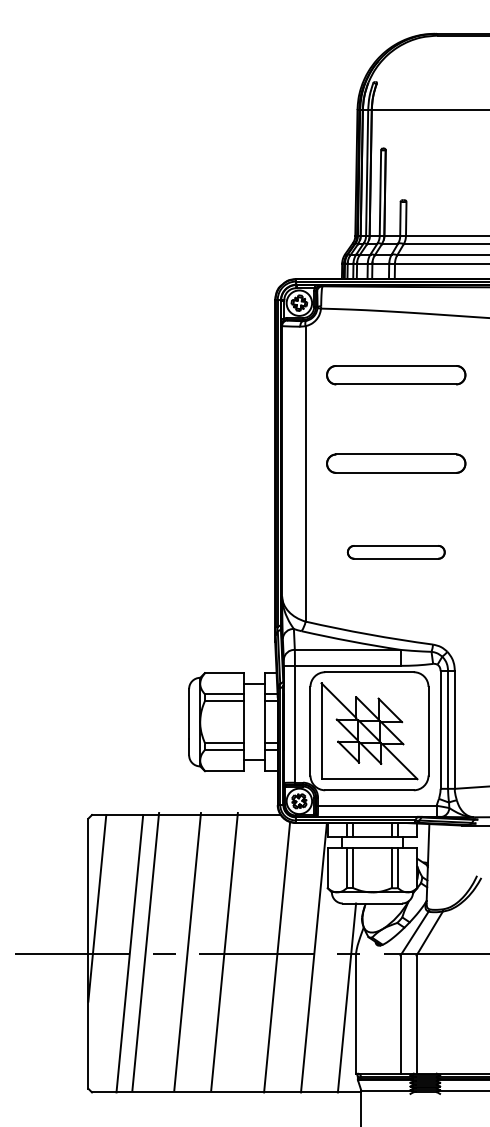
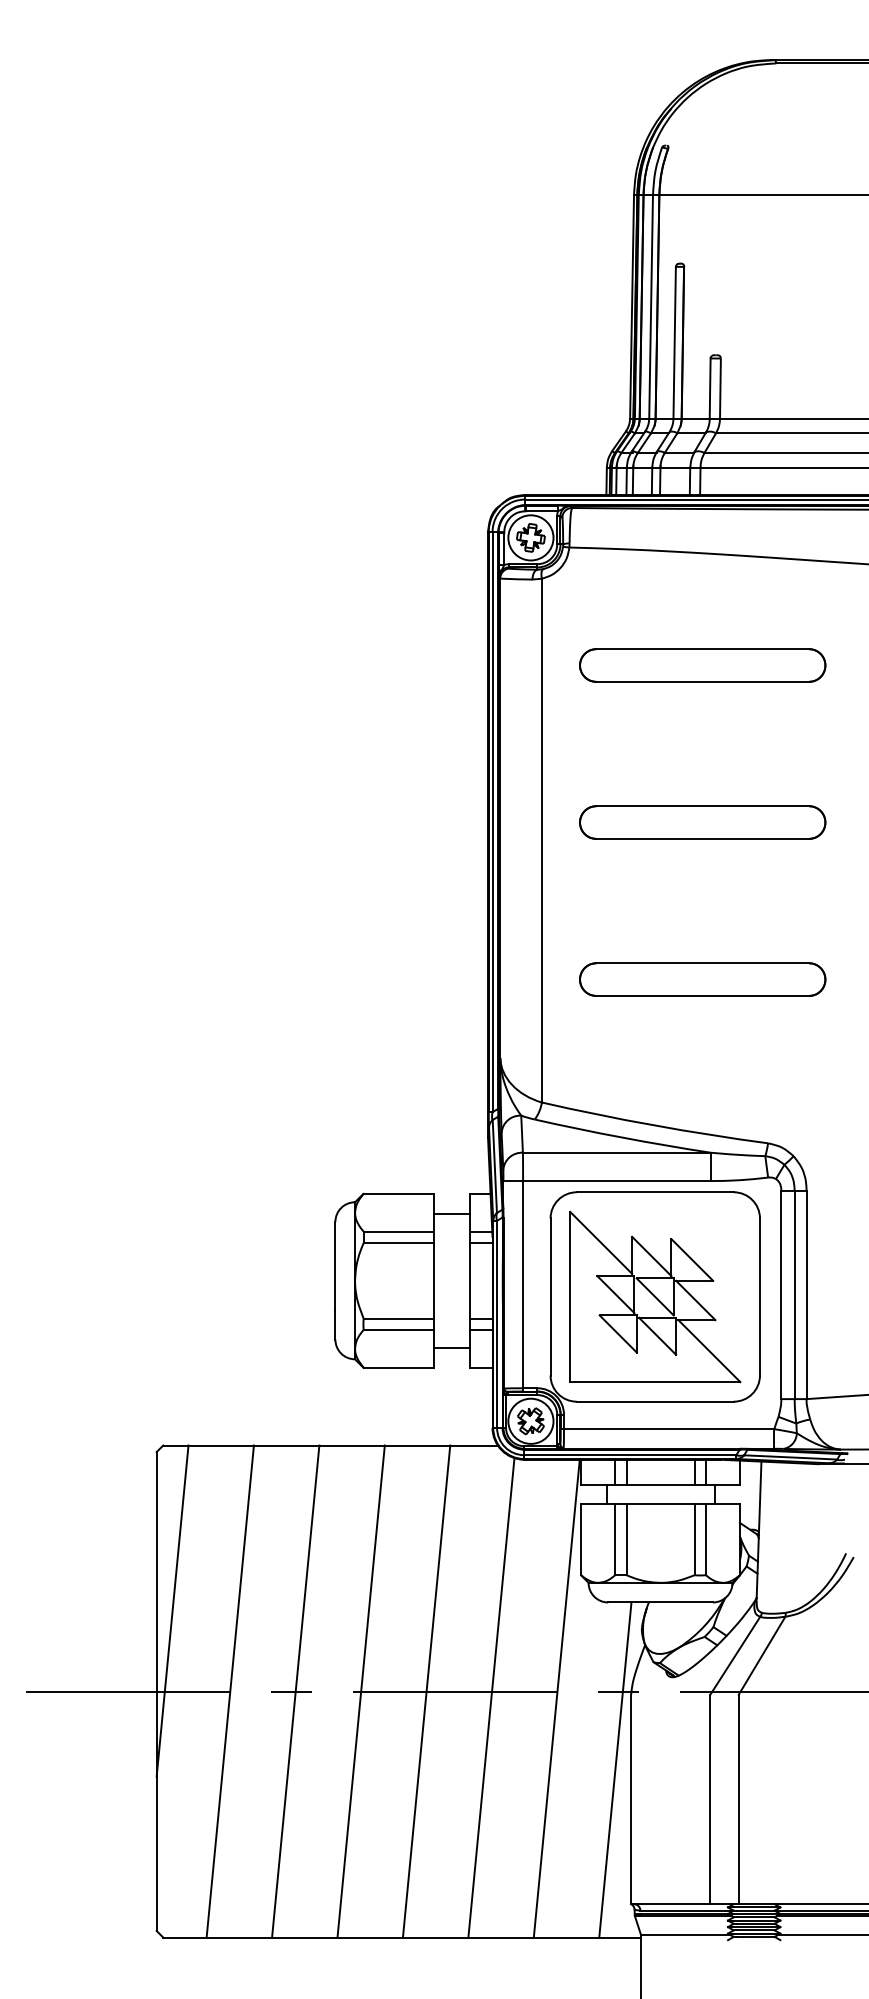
part: (396, 552) -> (703, 979), size x1.43
line: (145, 951) -> (295, 1691), moved
line: (187, 951) -> (360, 1691), moved
line: (224, 951) -> (426, 1691), moved

